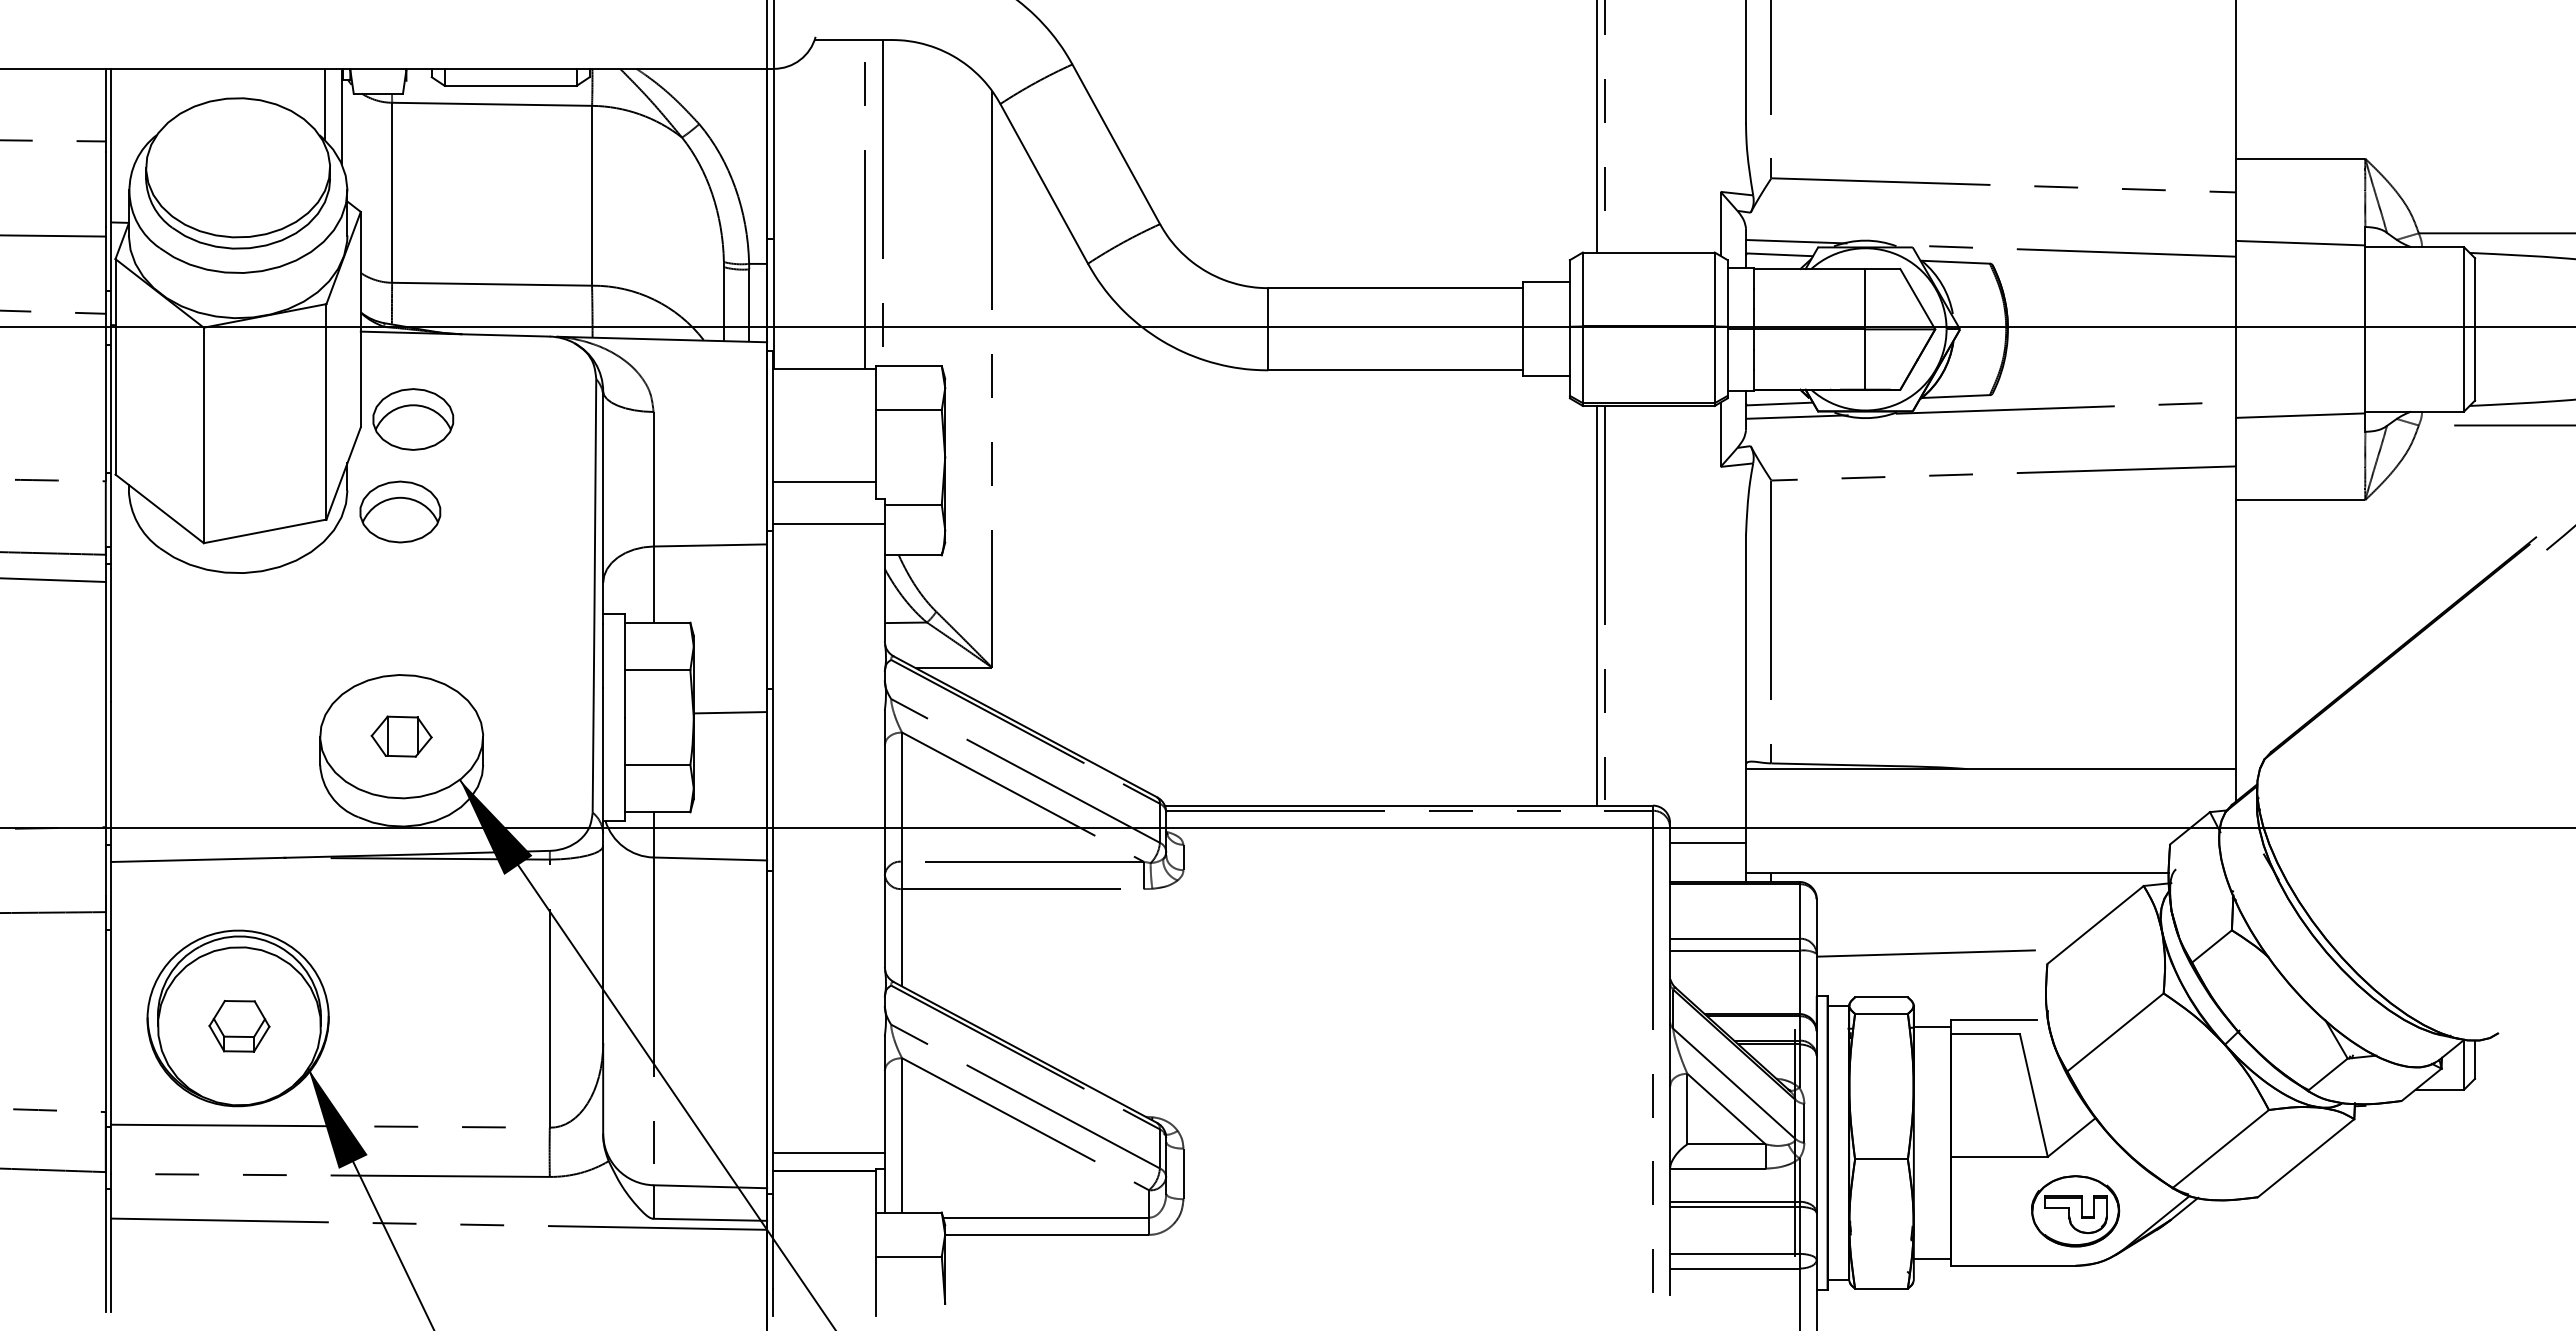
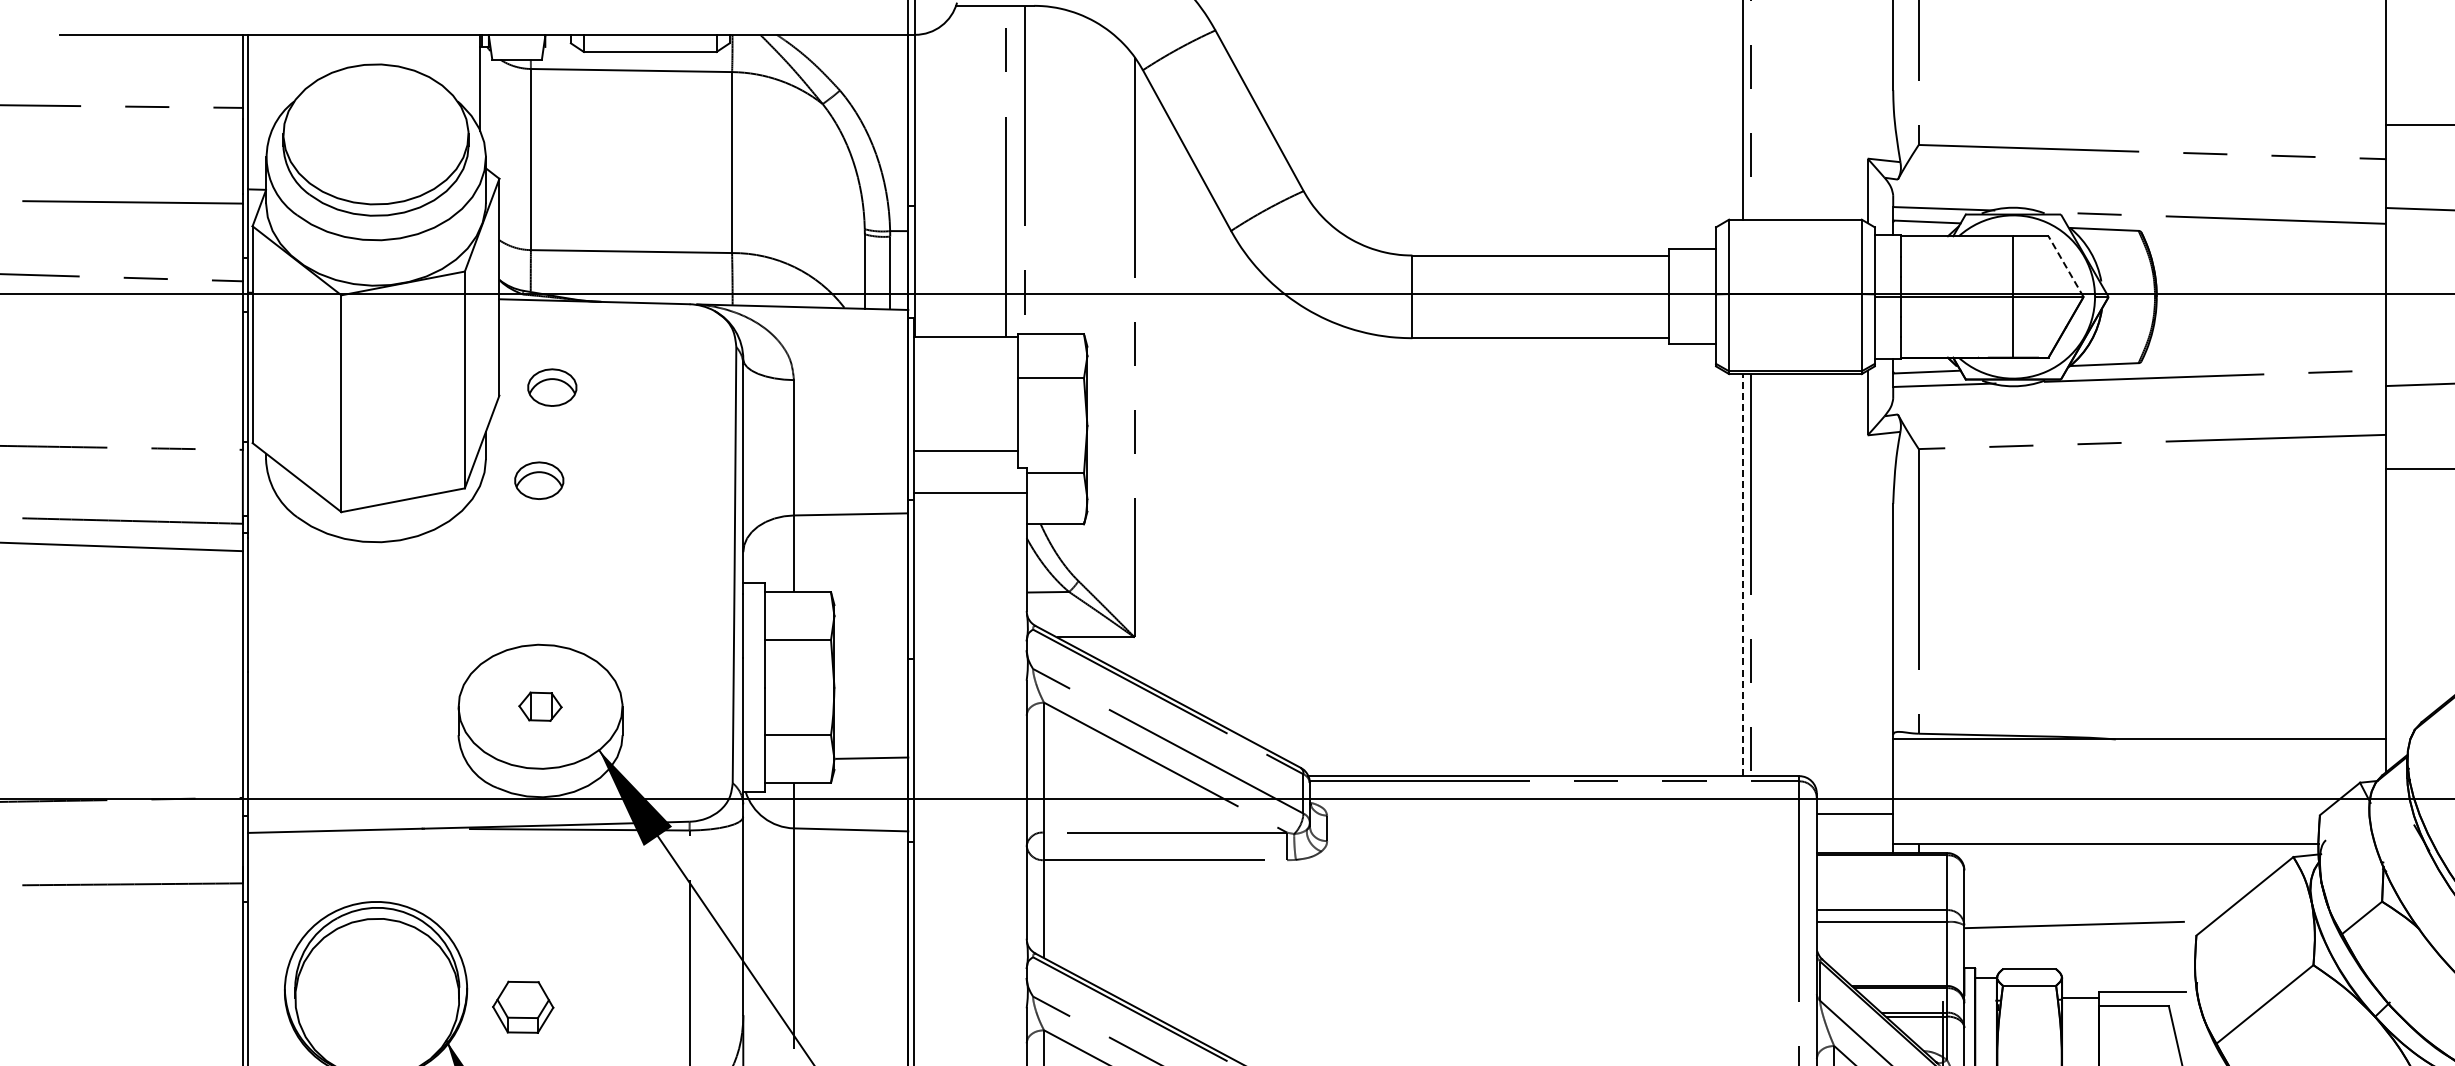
line: (324, 104) -> (462, 70), removed
line: (1917, 299) -> (2065, 266), solid -> dashed
part: (413, 419) -> (552, 387), size x0.6
part: (400, 511) -> (539, 480), size x0.6
line: (1596, 605) -> (1742, 574), solid -> dashed
line: (730, 712) -> (872, 757), moved
part: (401, 736) -> (540, 706), size x0.7
part: (239, 1026) -> (523, 1007), moved

